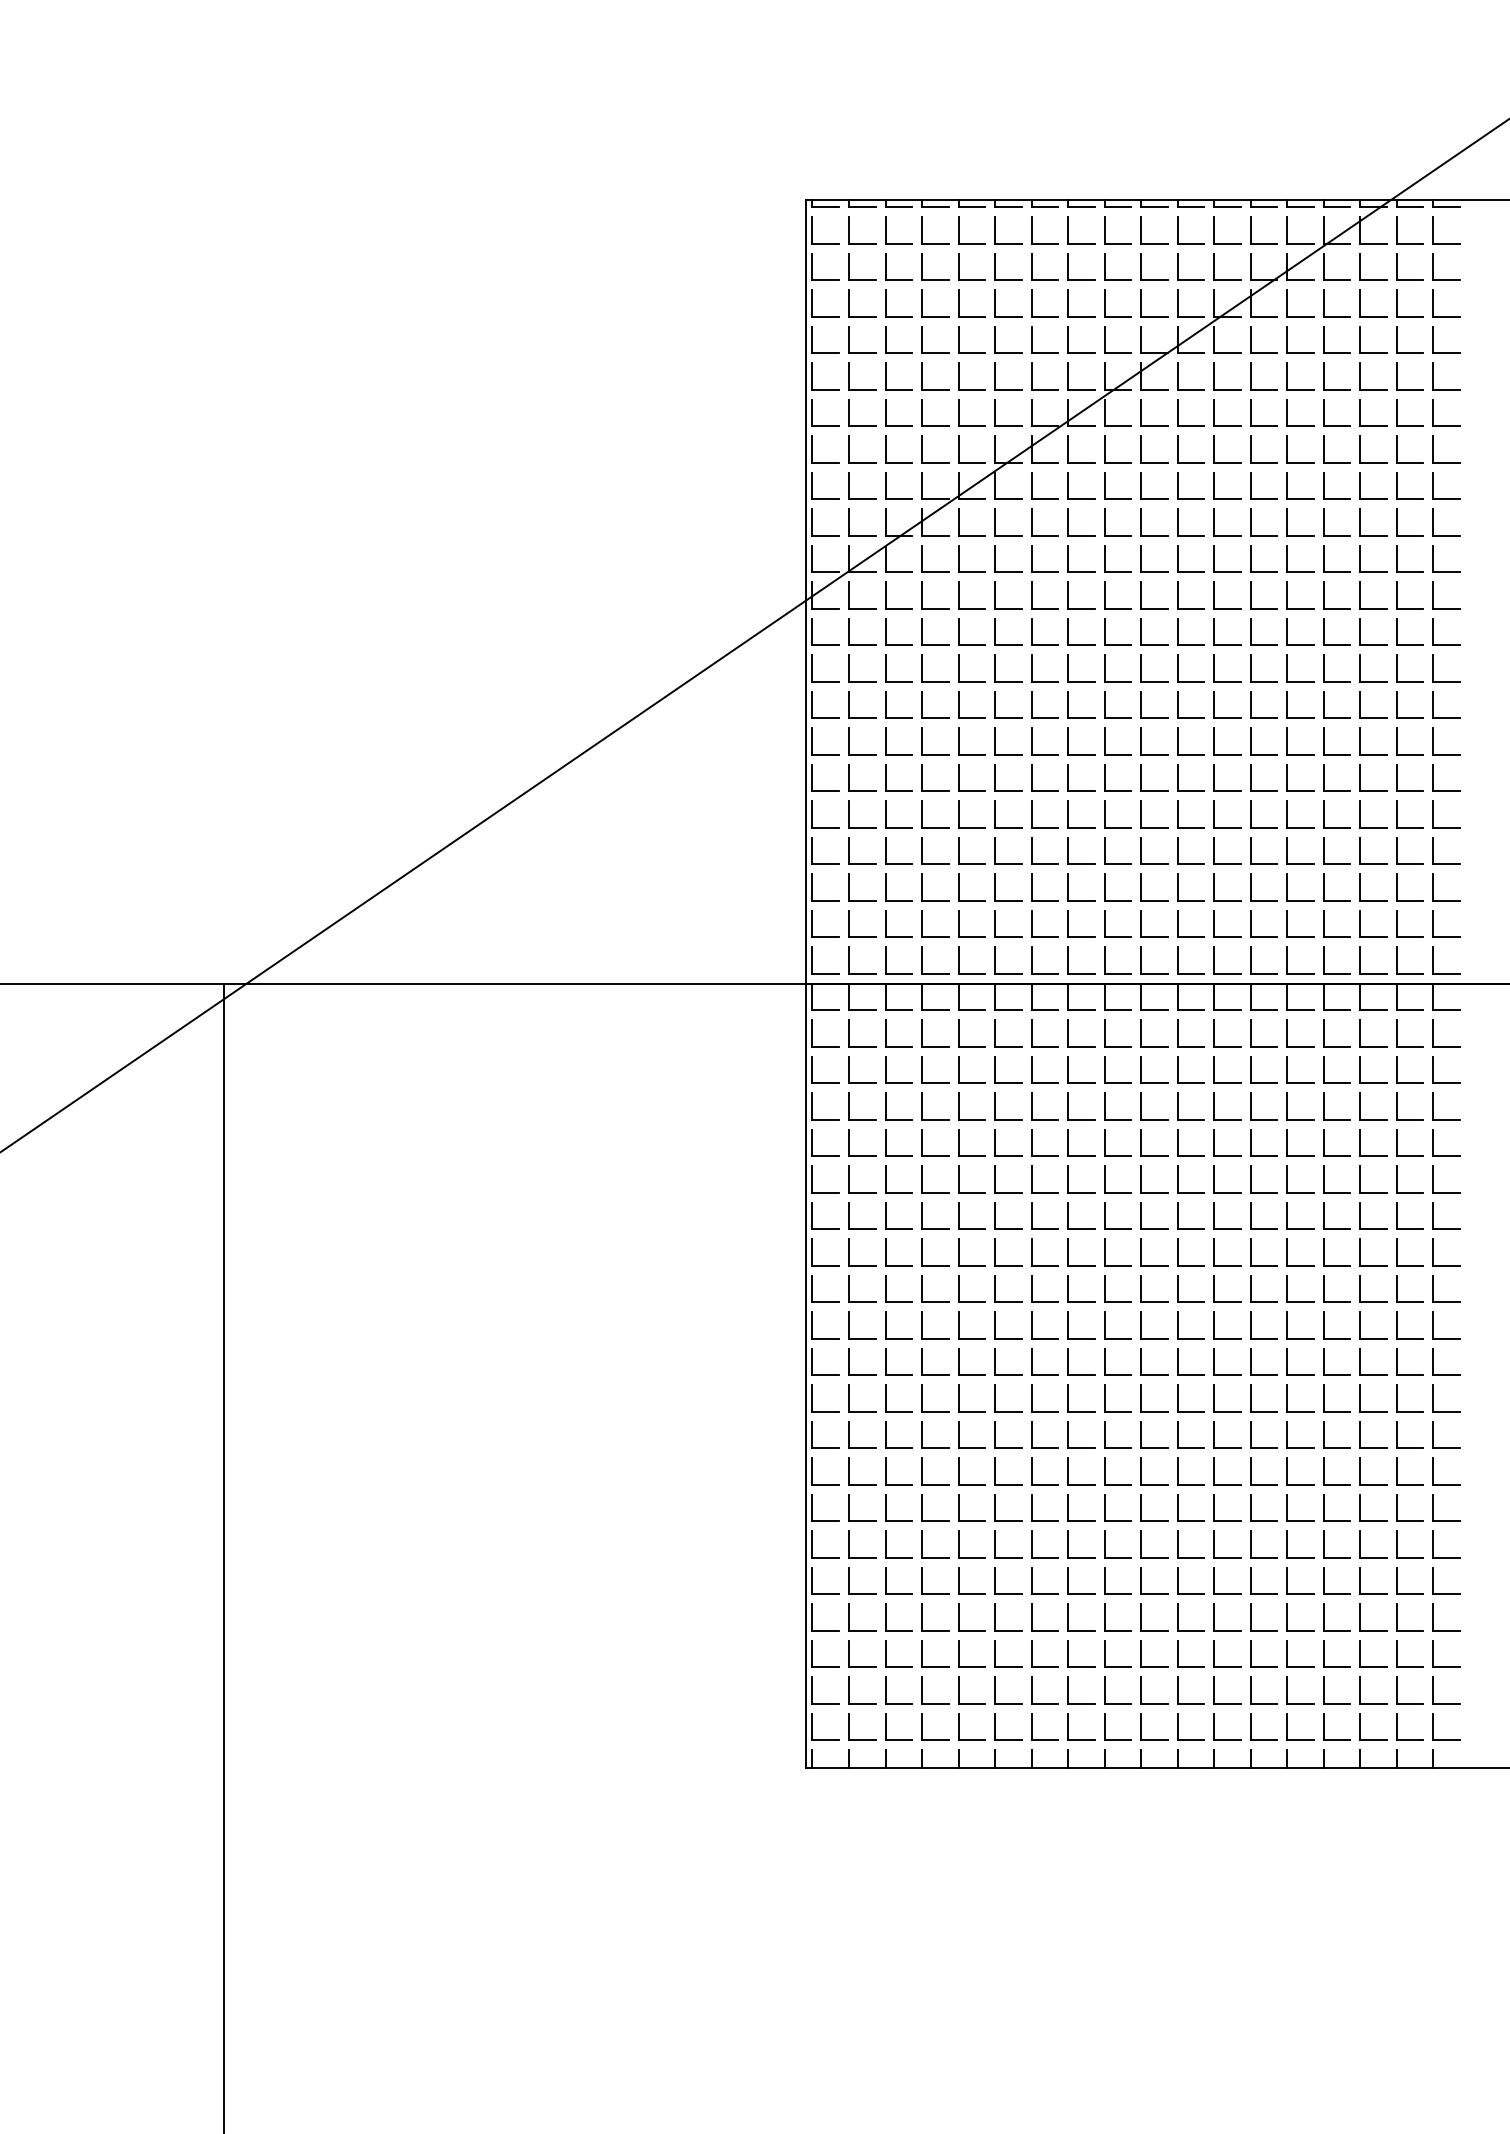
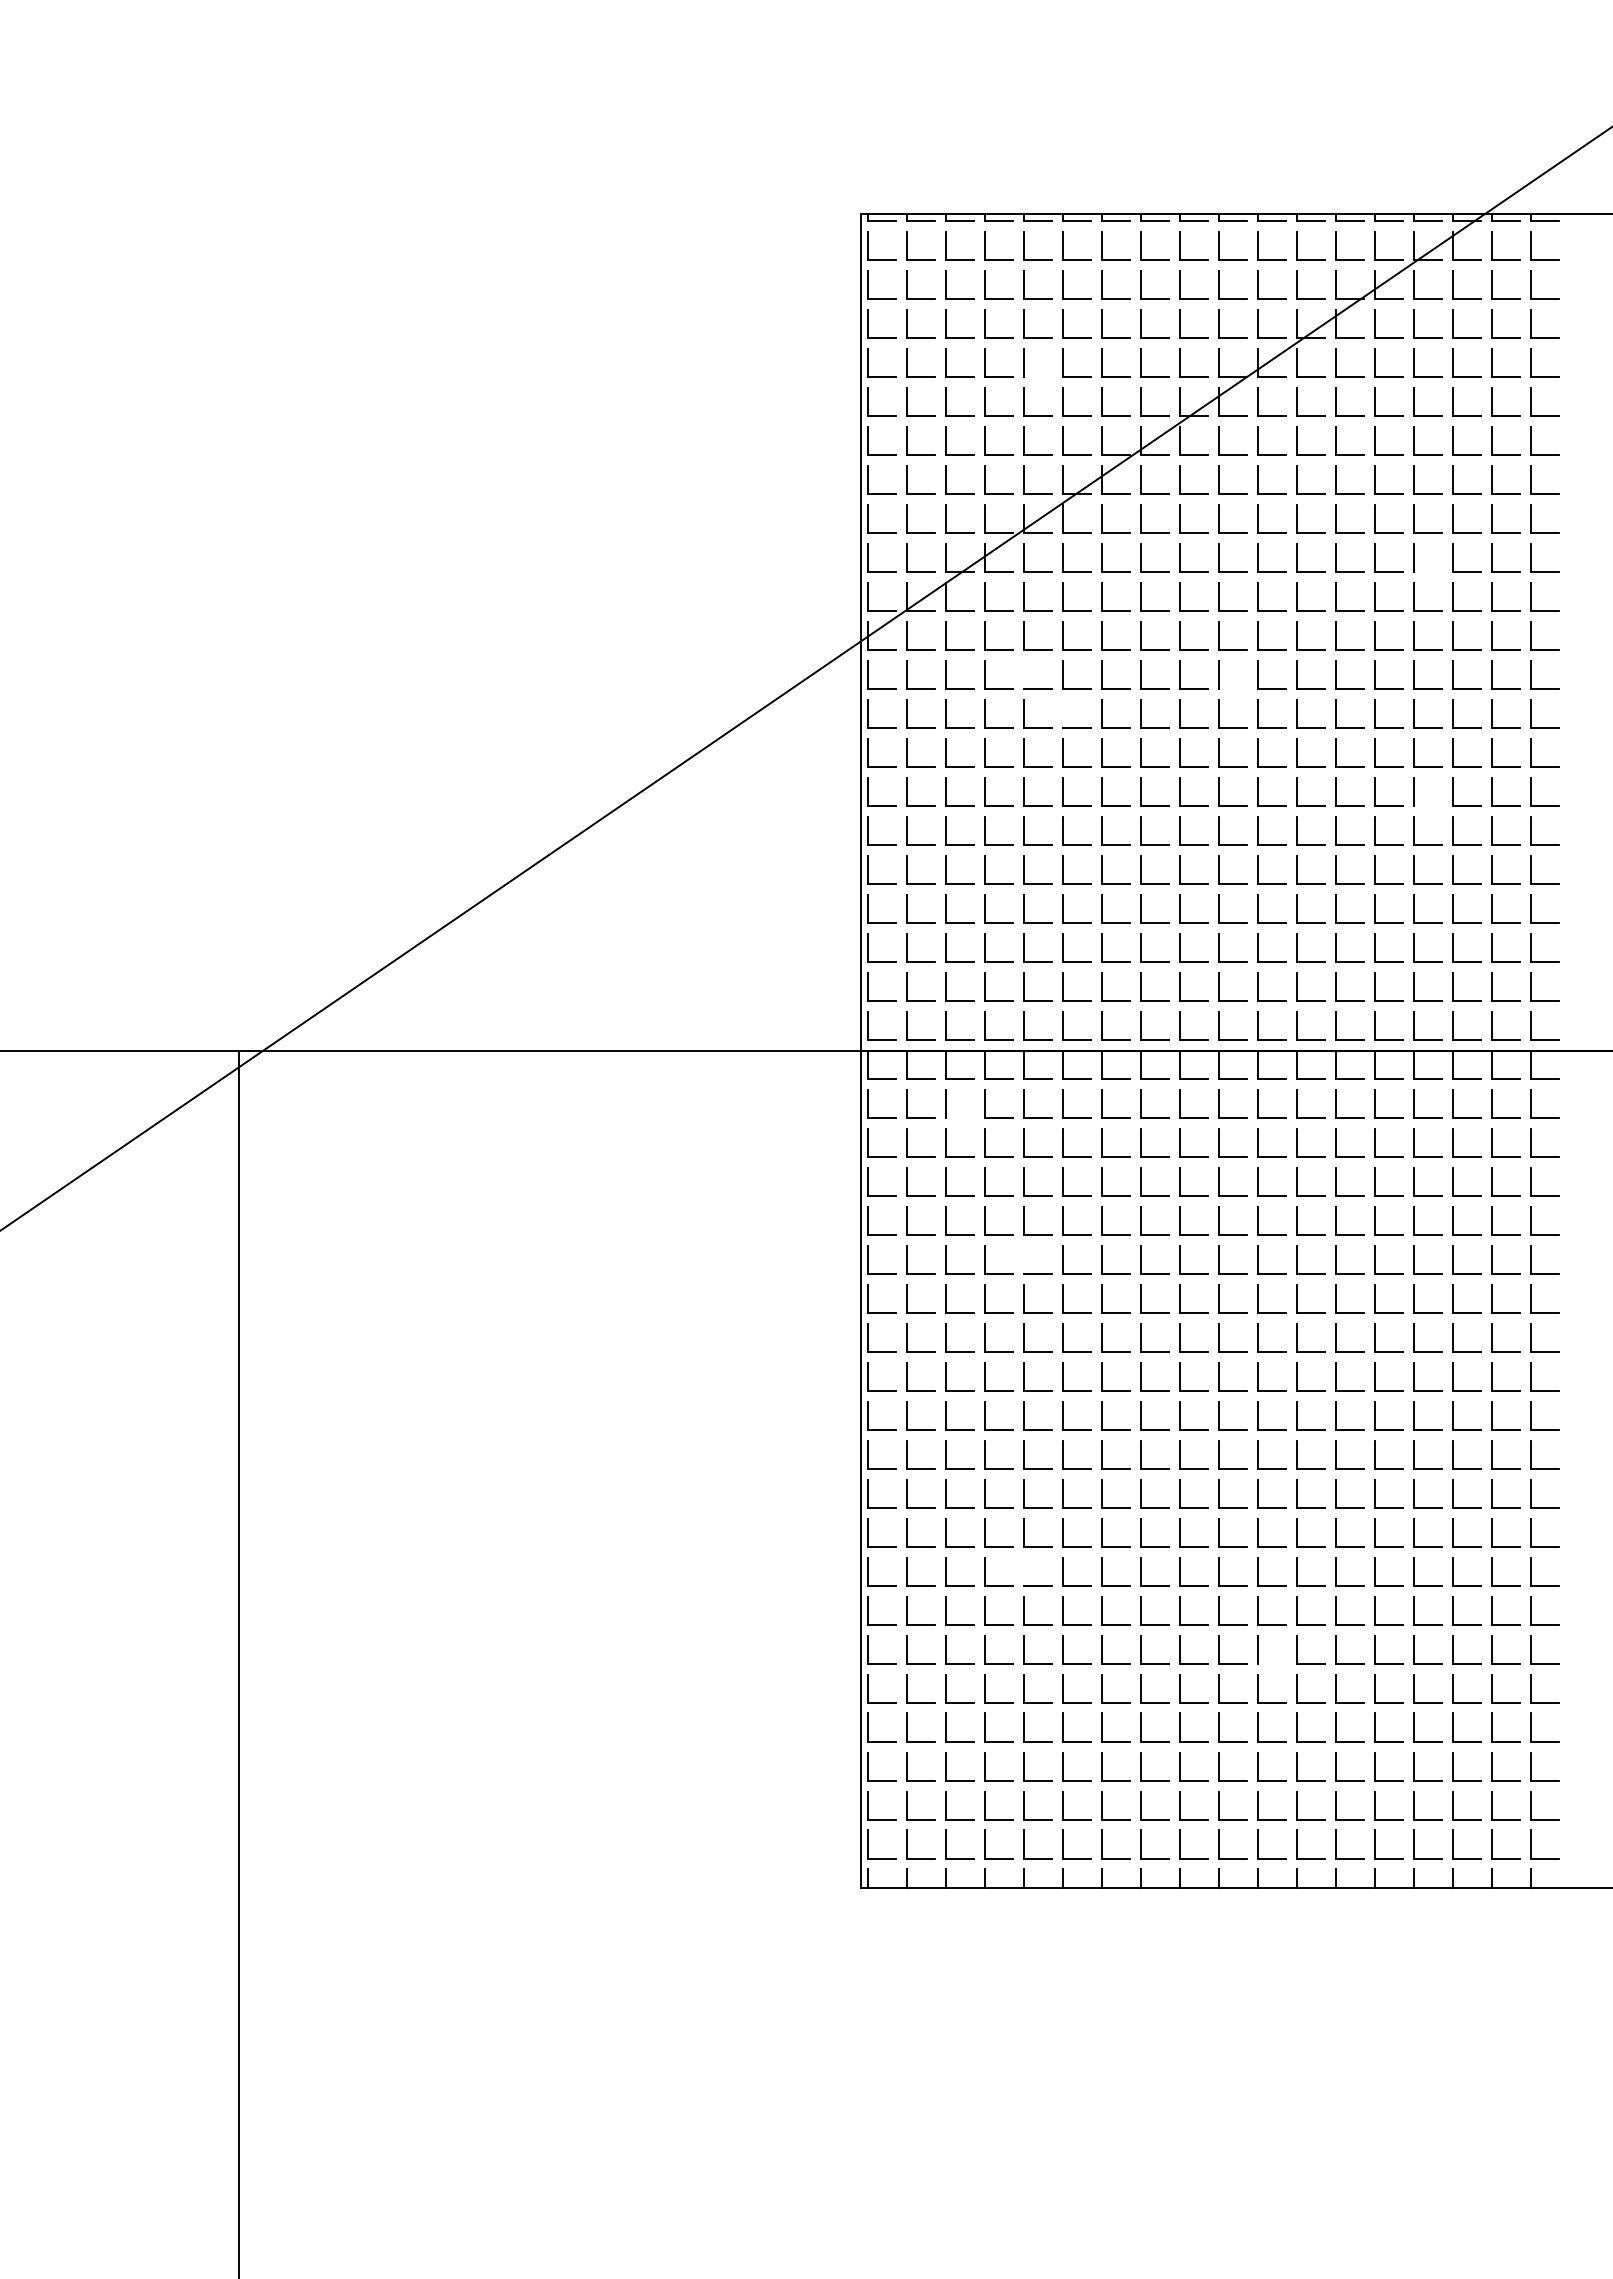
line: (971, 353) -> (1037, 377), removed
line: (1336, 536) -> (1427, 572), removed
line: (958, 631) -> (1023, 674), removed
line: (1153, 645) -> (1232, 689), removed
line: (994, 668) -> (1062, 713), removed
line: (1336, 755) -> (1427, 806), removed
line: (898, 1046) -> (959, 1117), removed
line: (958, 1179) -> (1023, 1259), removed
line: (958, 1471) -> (1023, 1571), removed
line: (1190, 1557) -> (1271, 1663), removed

